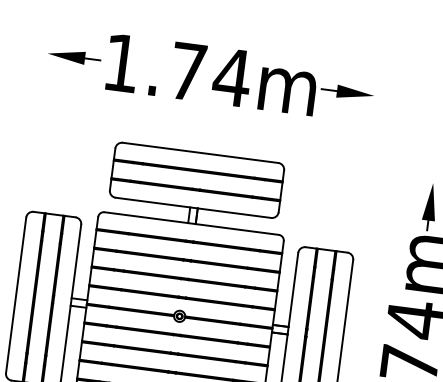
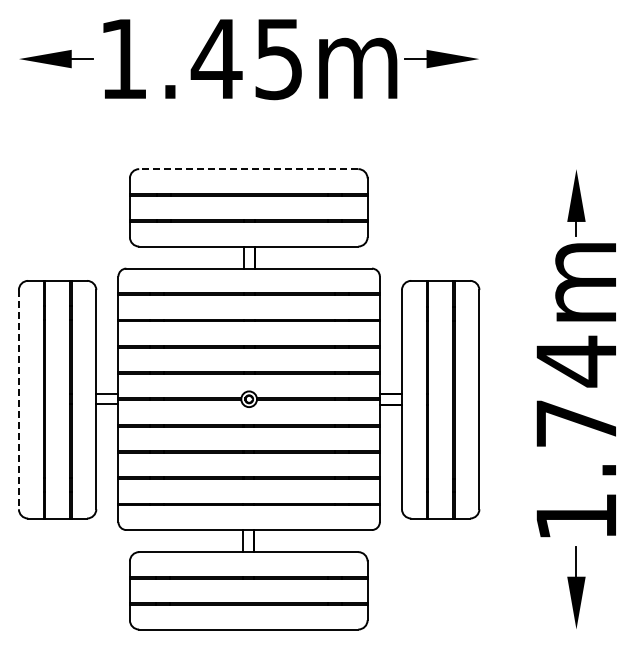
text: (209, 74) -> (247, 59), 1.74m -> 1.45m
line: (200, 153) -> (248, 169), solid -> dashed
line: (15, 295) -> (18, 399), solid -> dashed

